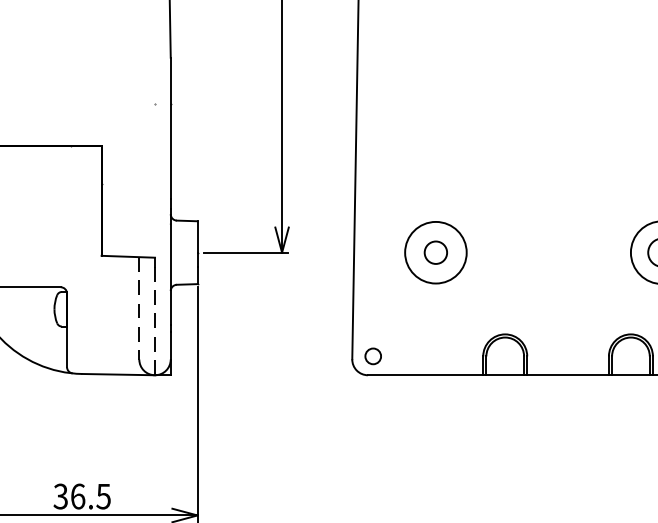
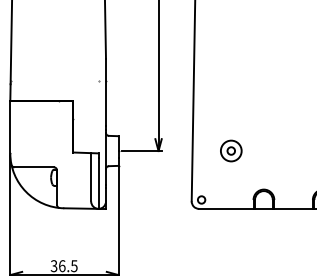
part: (436, 251) -> (231, 150), size x0.71
line: (140, 308) -> (91, 177), dashed -> solid
line: (154, 321) -> (98, 183), dashed -> solid

